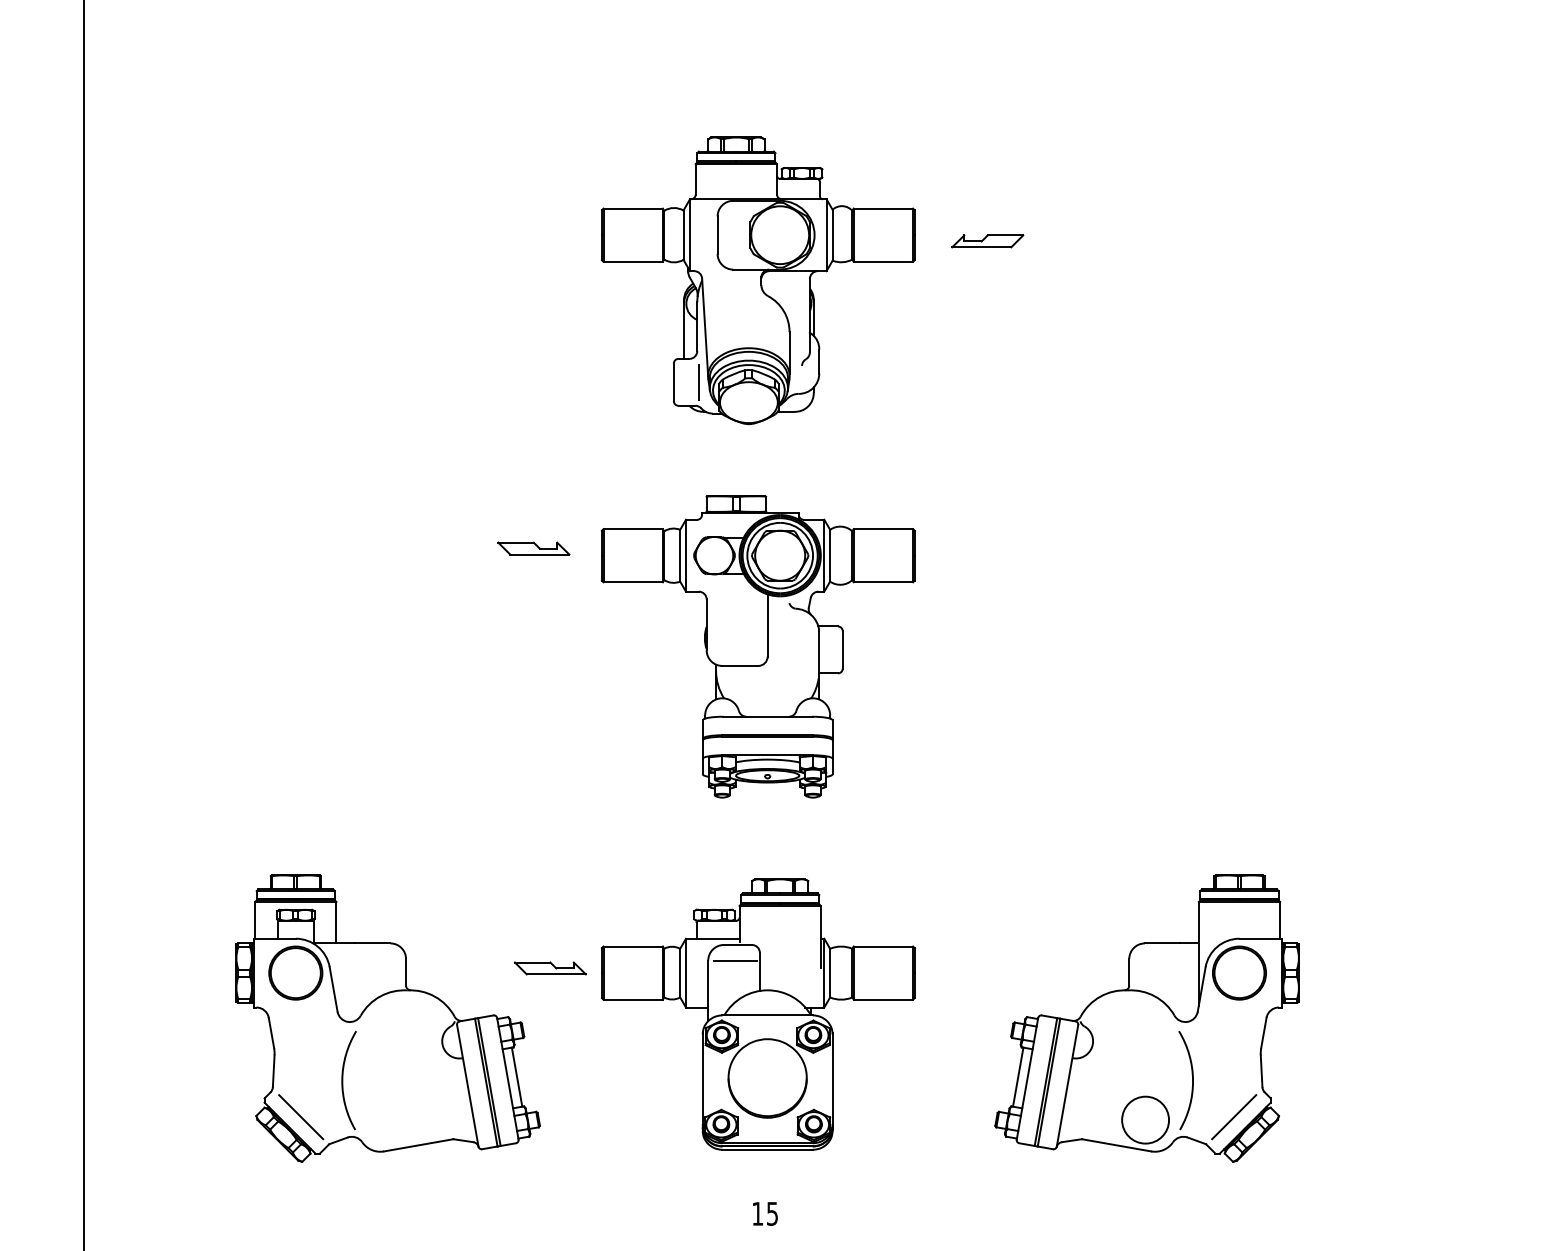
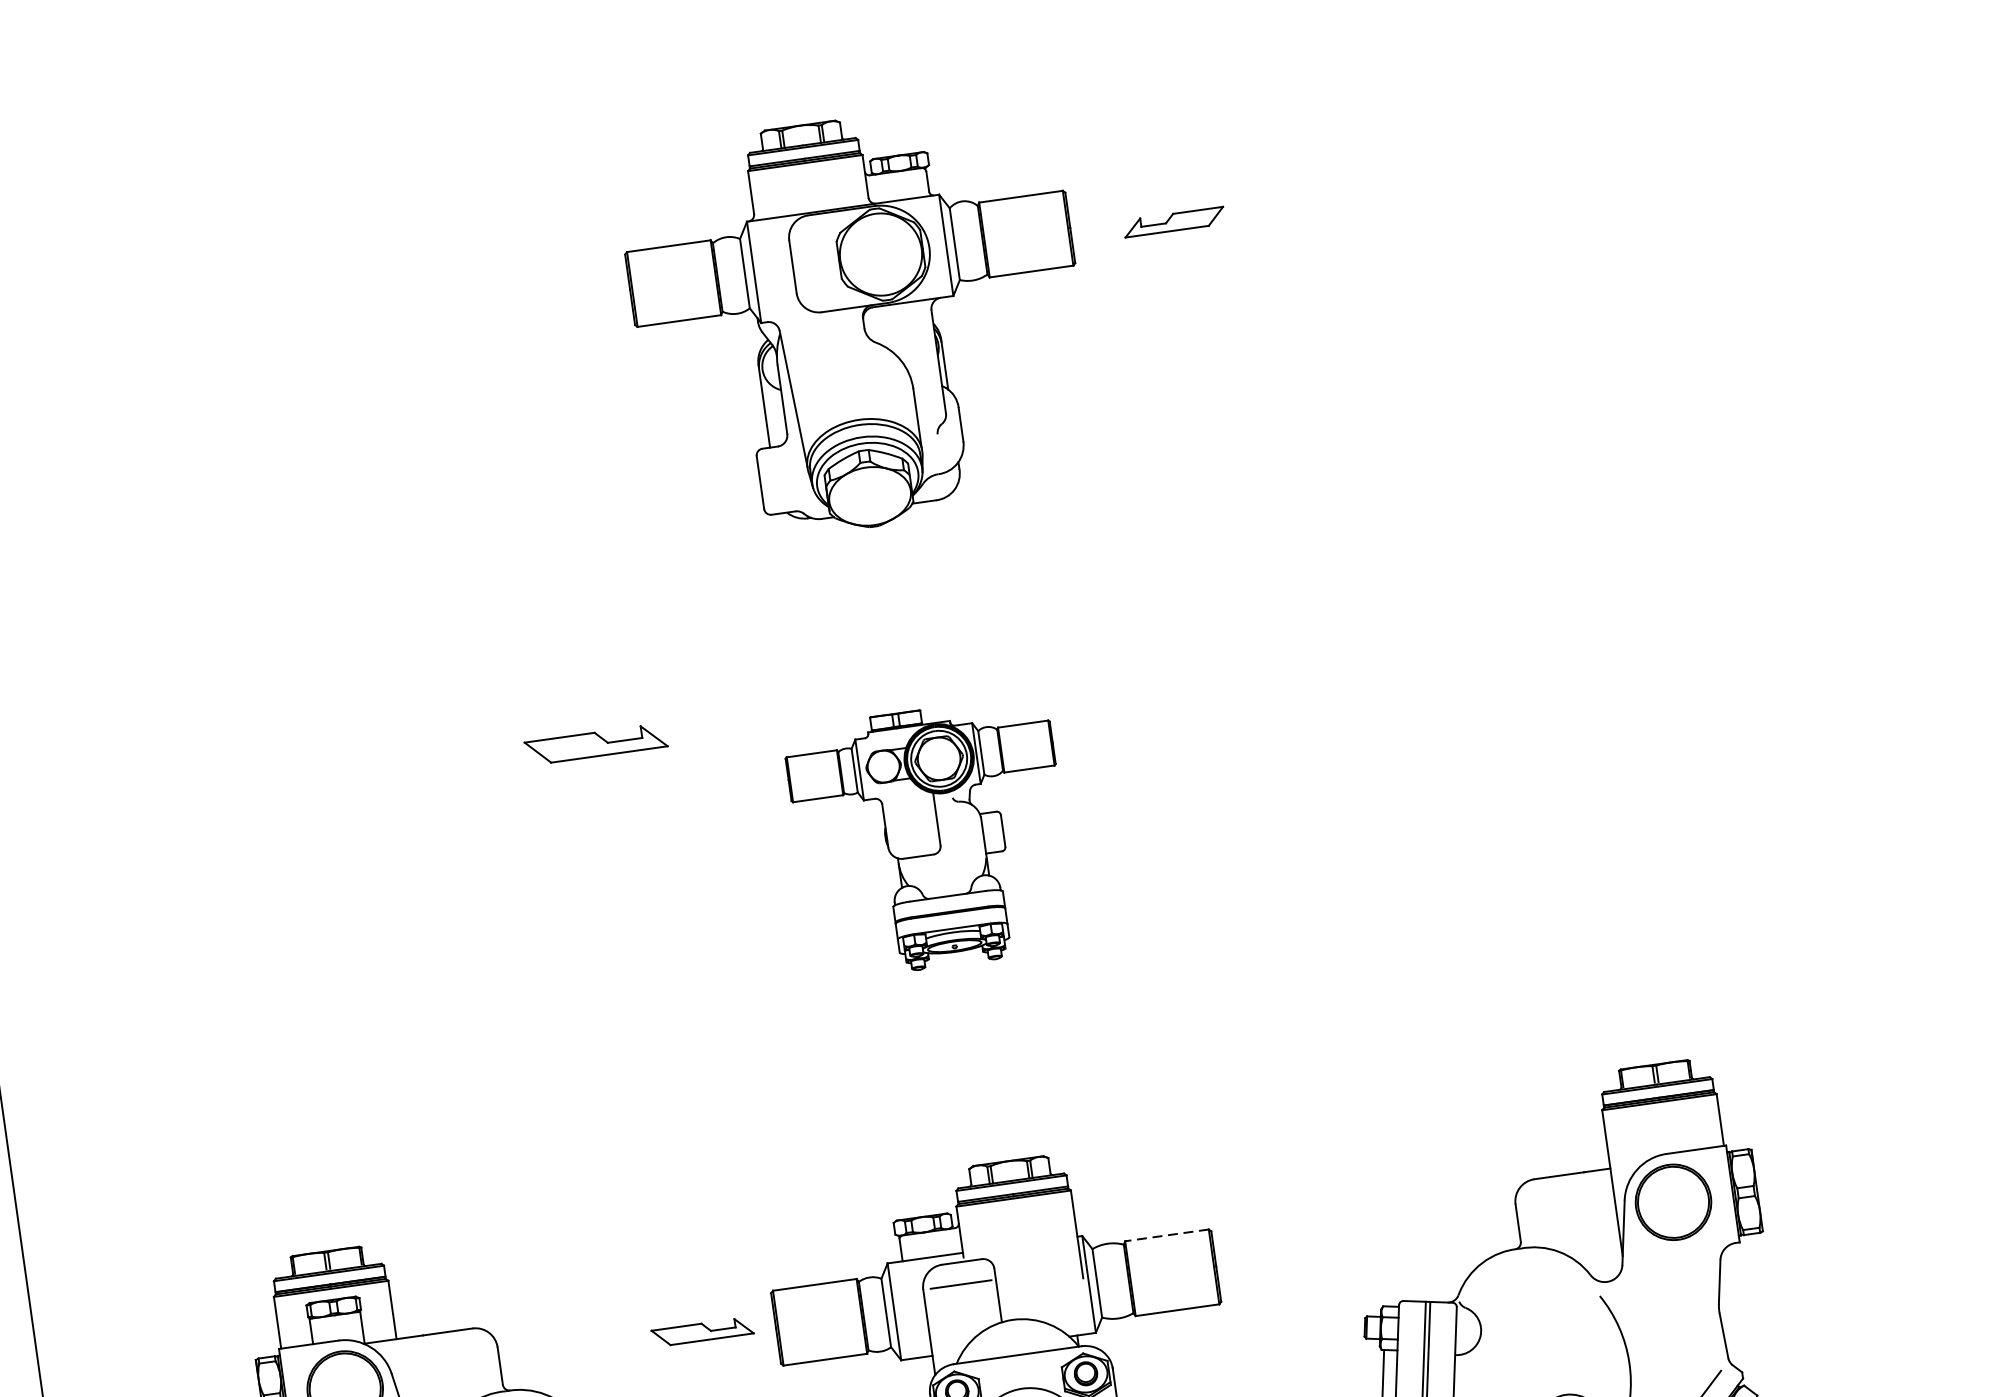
line: (699, 381) -> (796, 476), removed
part: (533, 548) -> (595, 744), size x1.4
part: (757, 646) -> (930, 837), size x0.6
line: (883, 946) -> (1167, 1235), solid -> dashed

